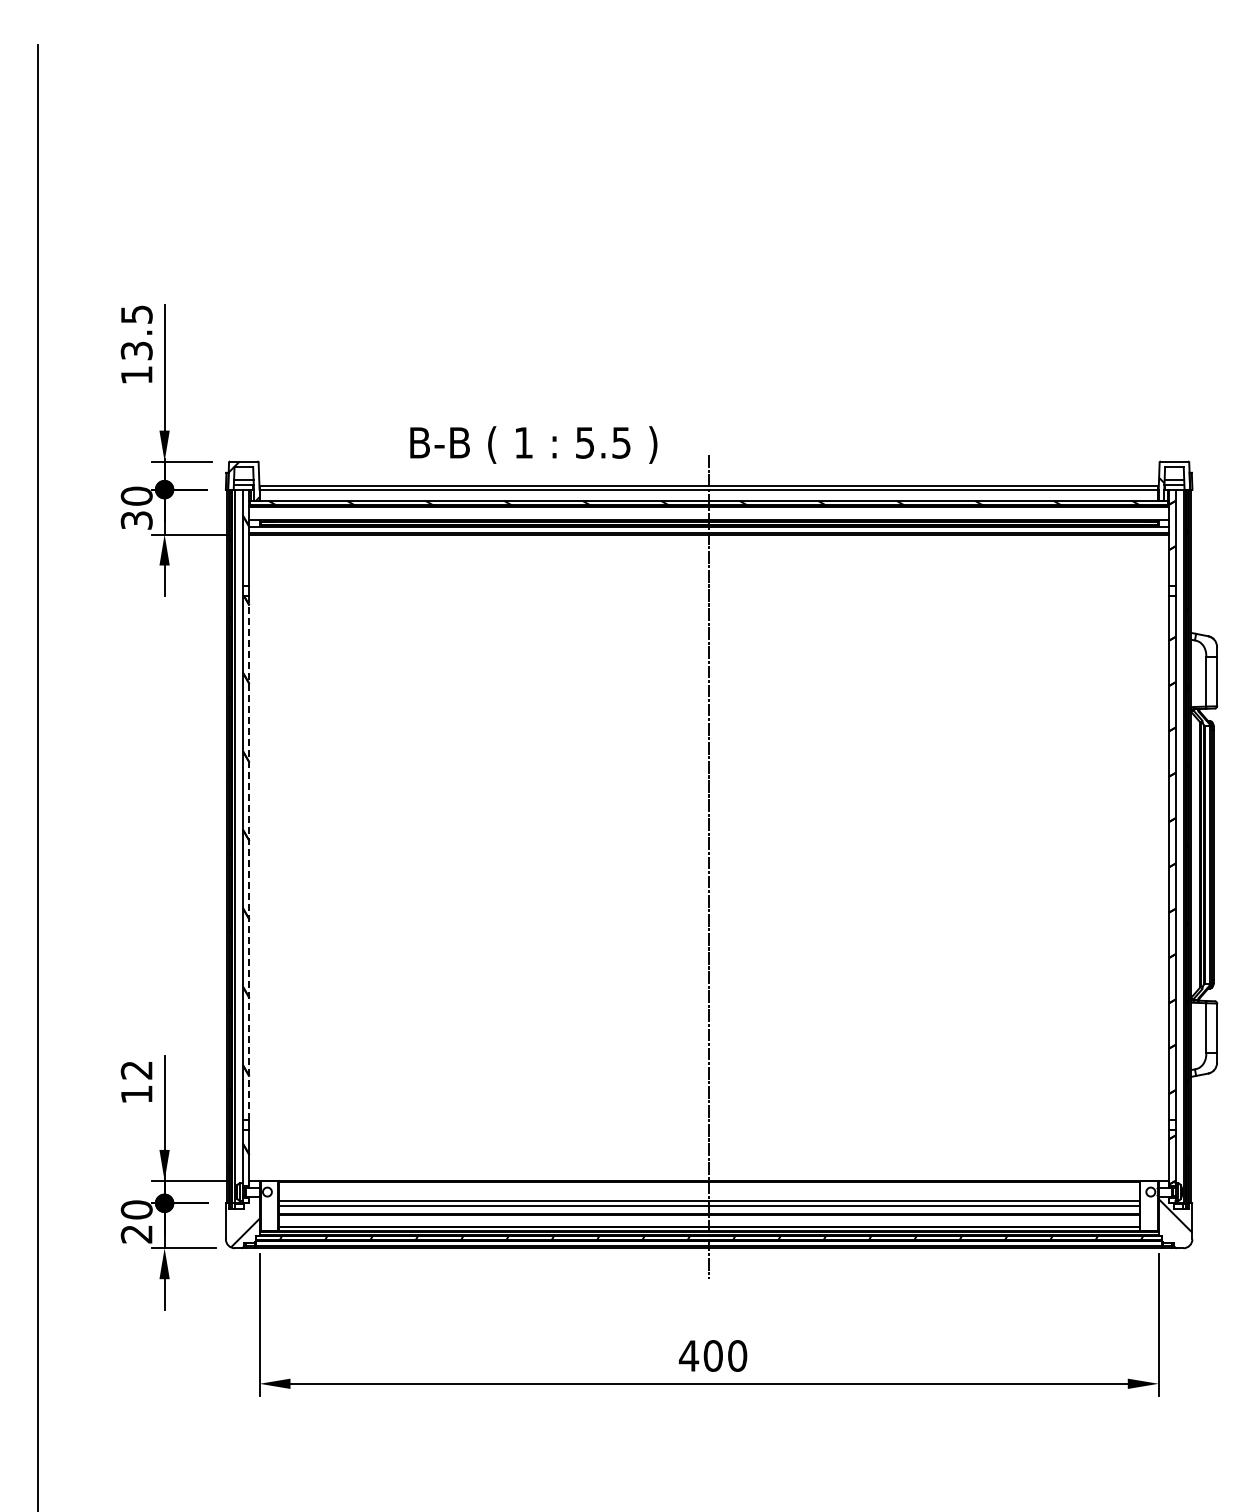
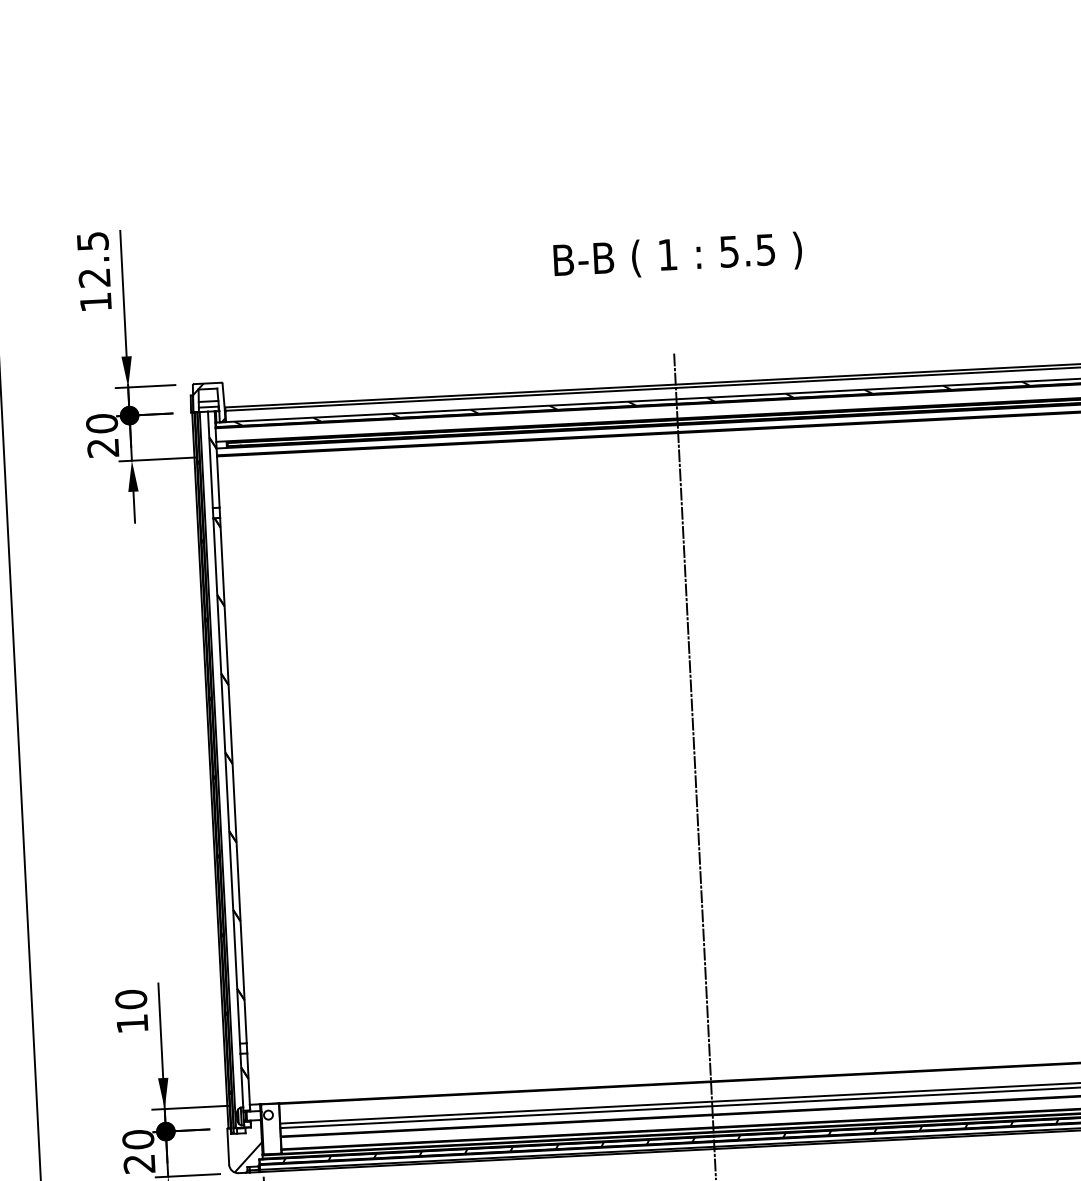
text: (136, 350) -> (94, 277), 13.5 -> 12.5
text: (533, 444) -> (677, 255), moved
text: (136, 520) -> (102, 448), 30 -> 20
line: (249, 857) -> (233, 780), dashed -> solid
text: (136, 1069) -> (130, 998), 12 -> 10

